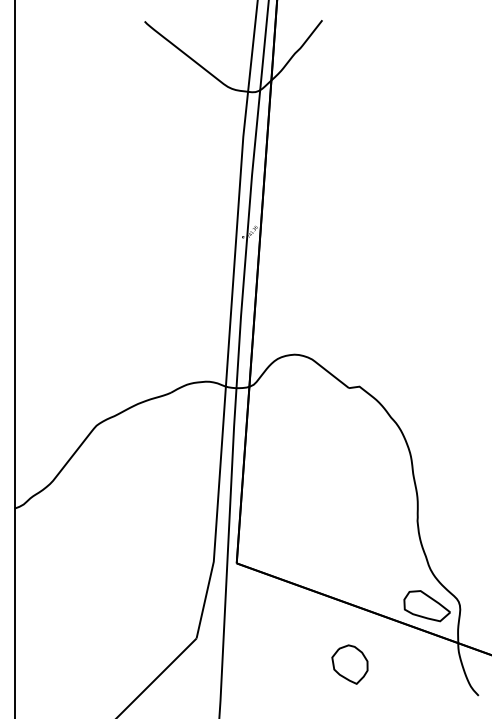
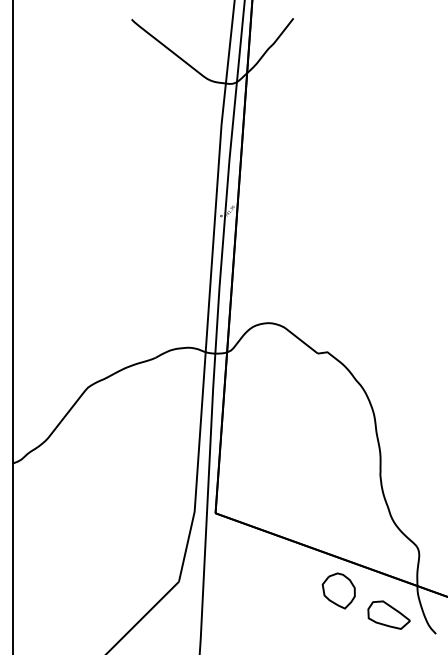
part: (426, 606) -> (388, 615), moved
part: (349, 664) -> (338, 590), moved

